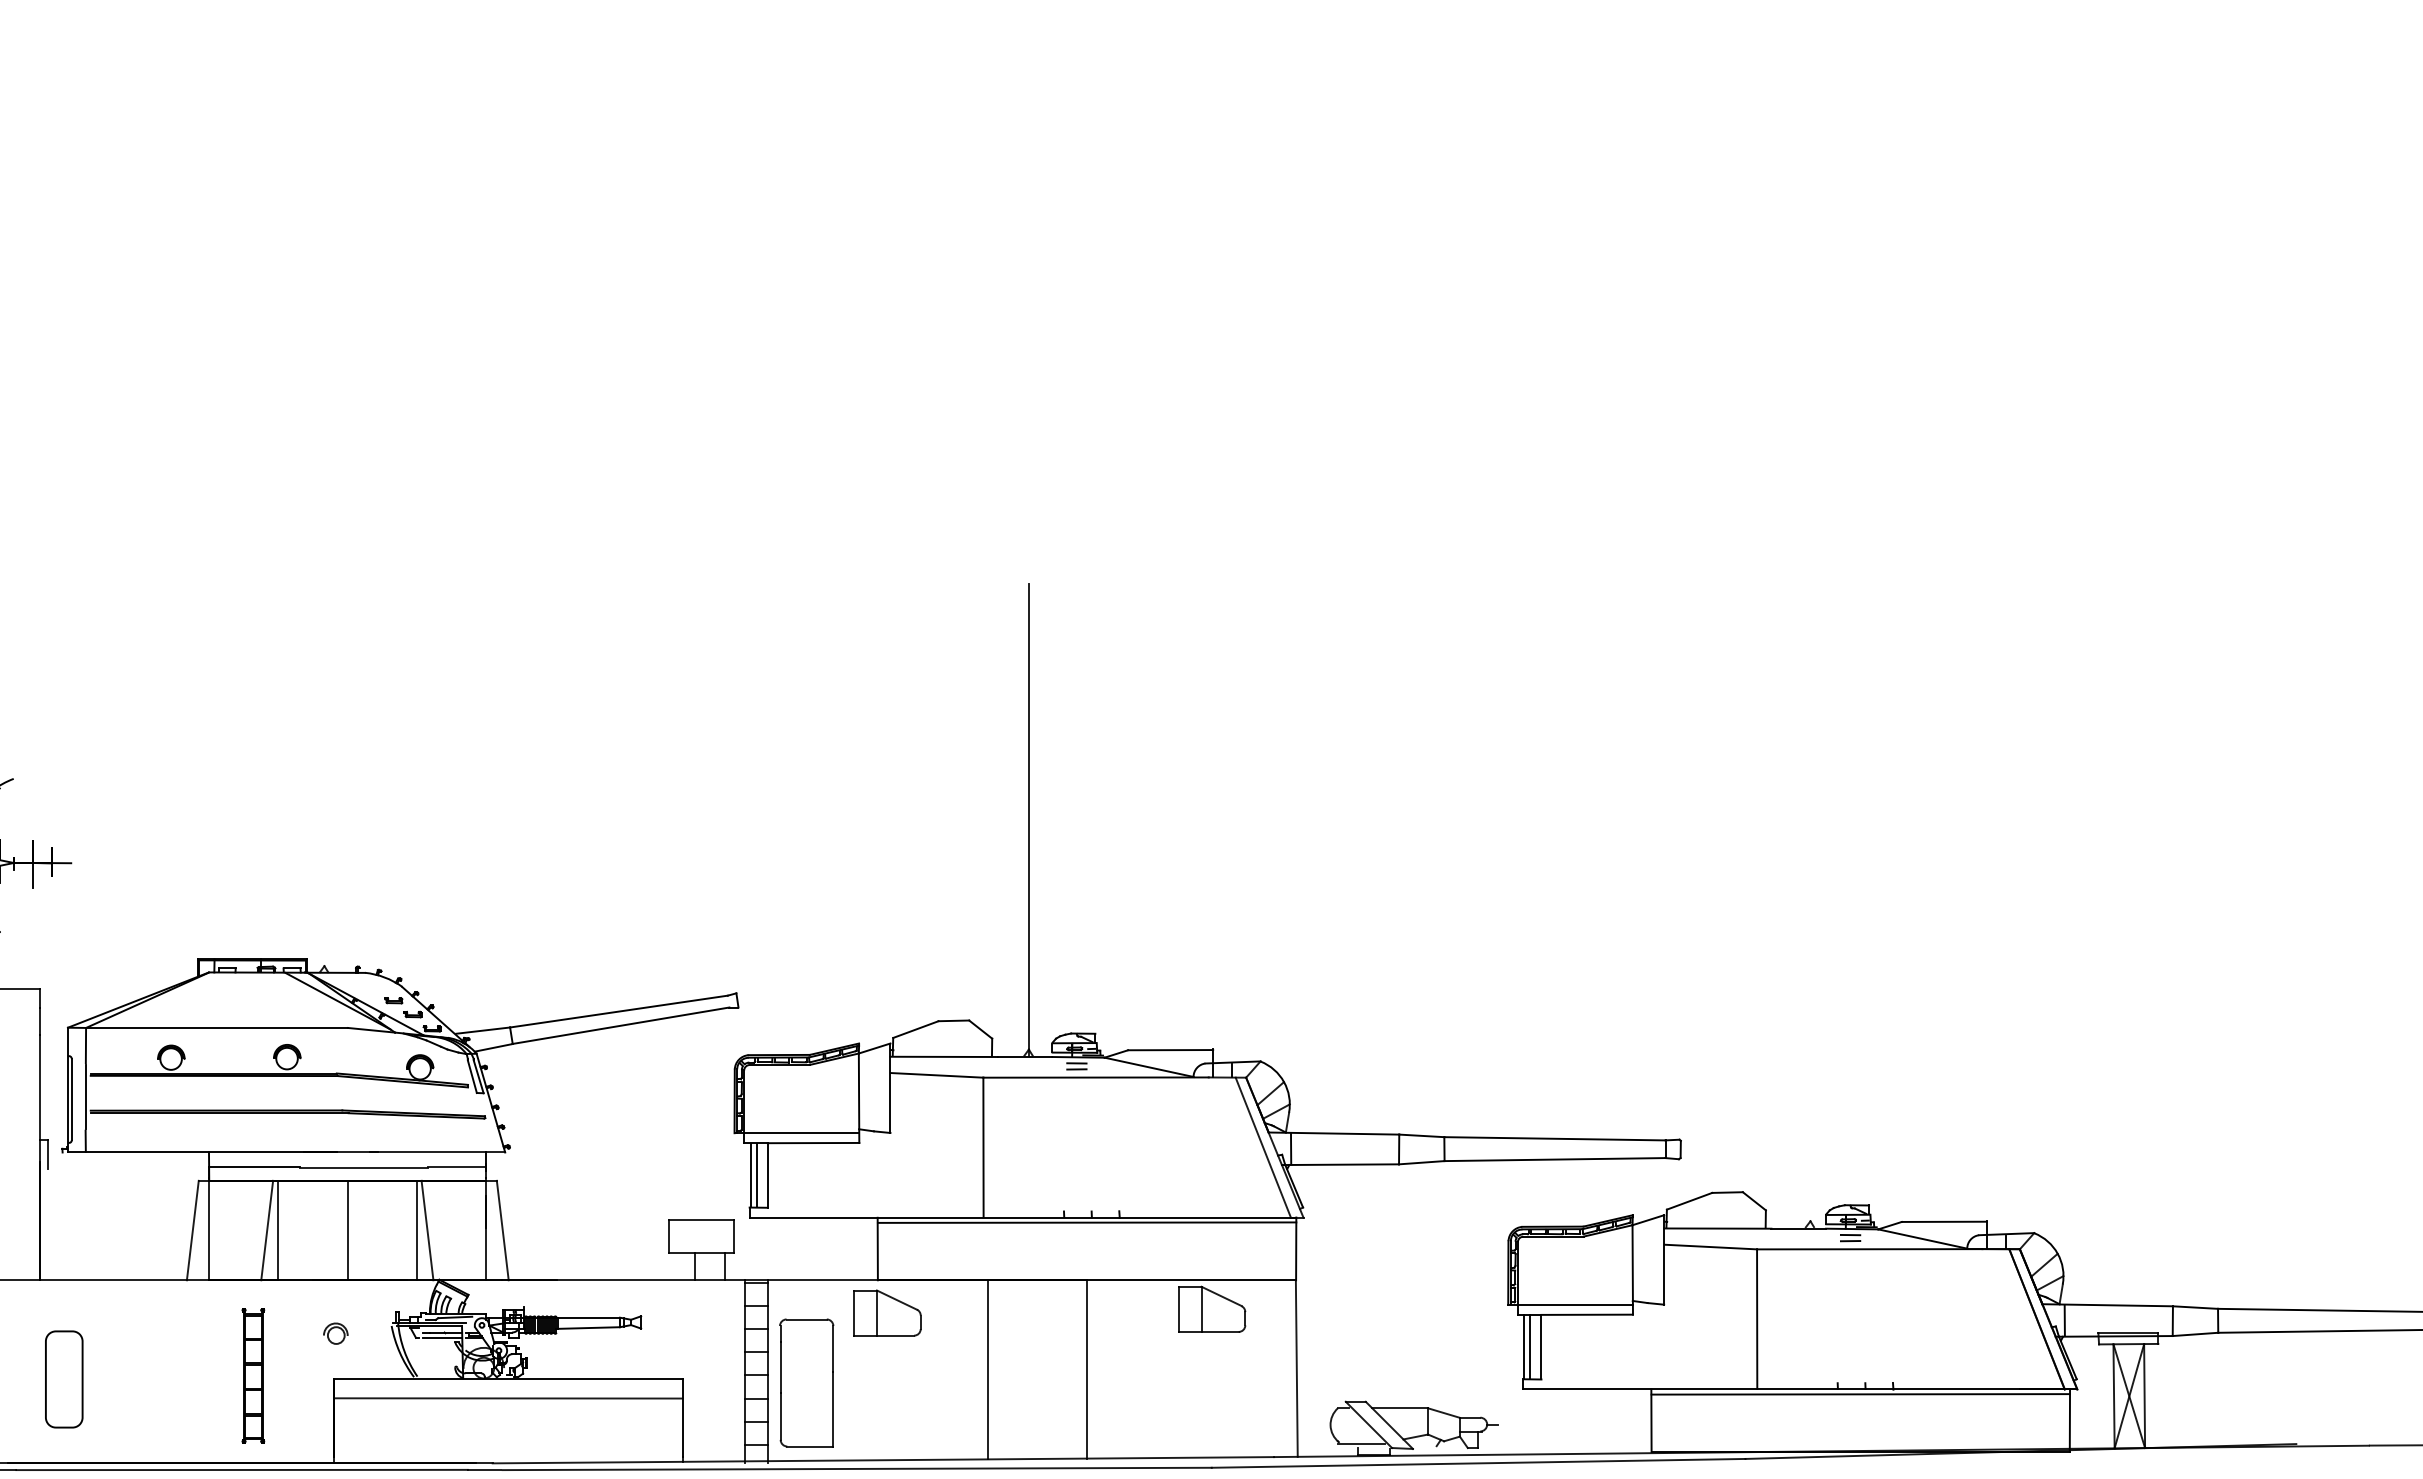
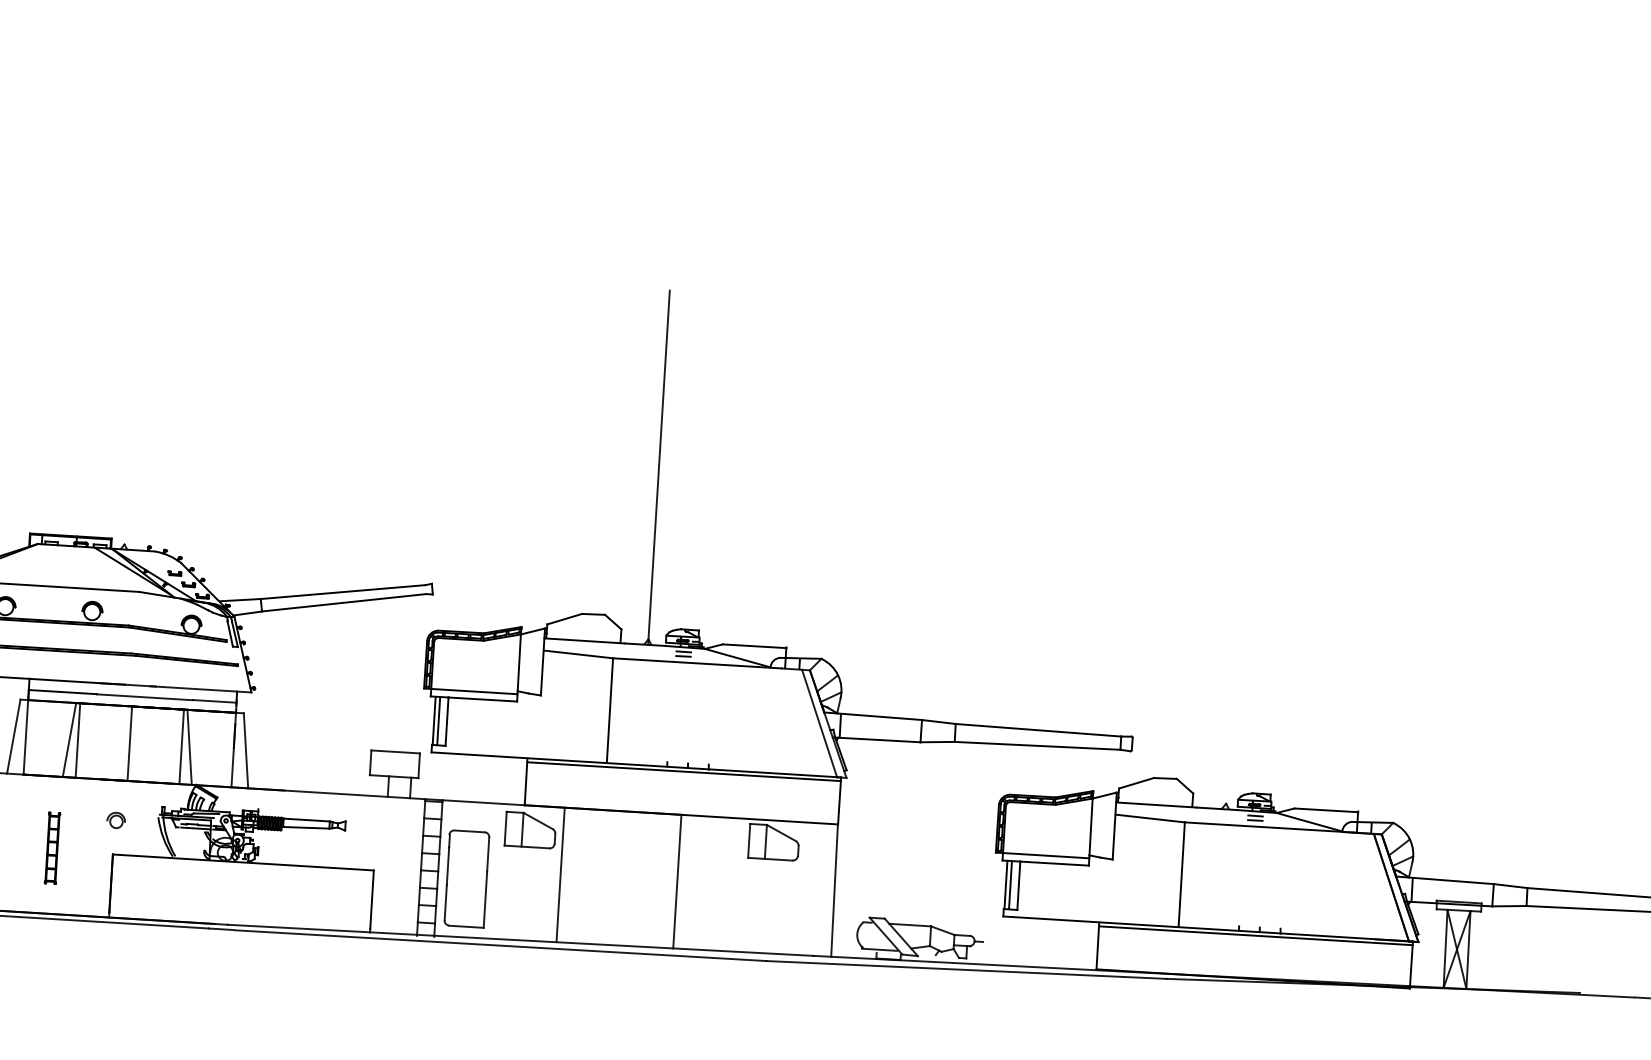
line: (988, 1369) -> (560, 874), moved
part: (253, 1375) -> (52, 847), size x0.7
line: (508, 1398) -> (242, 876), removed

